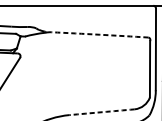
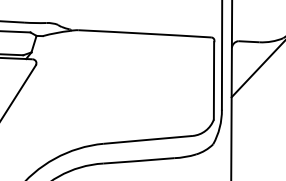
arc: (100, 34) -> (145, 33), dashed -> solid
arc: (102, 111) -> (148, 139), dashed -> solid

